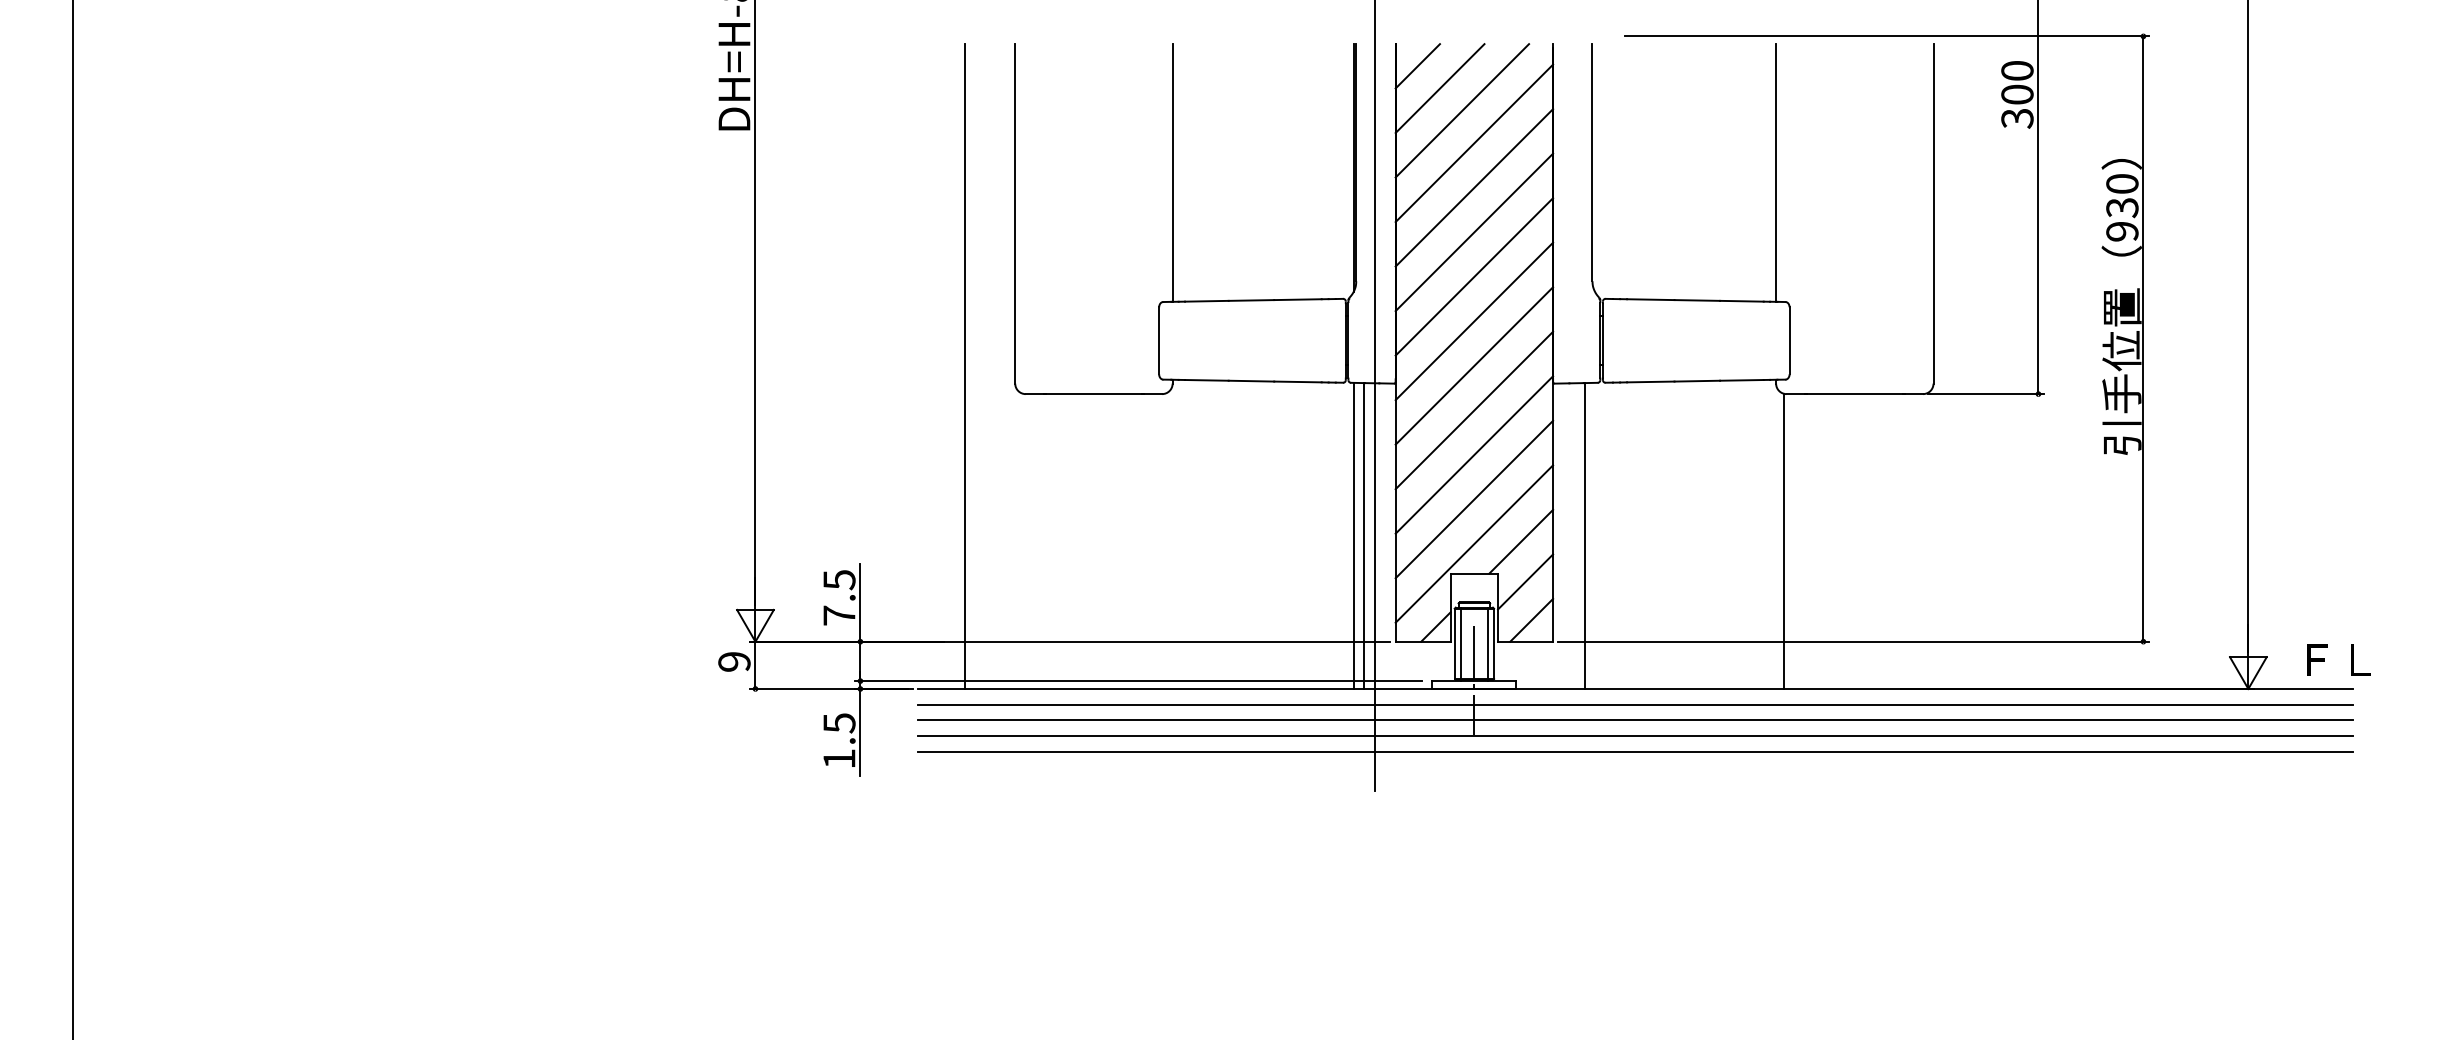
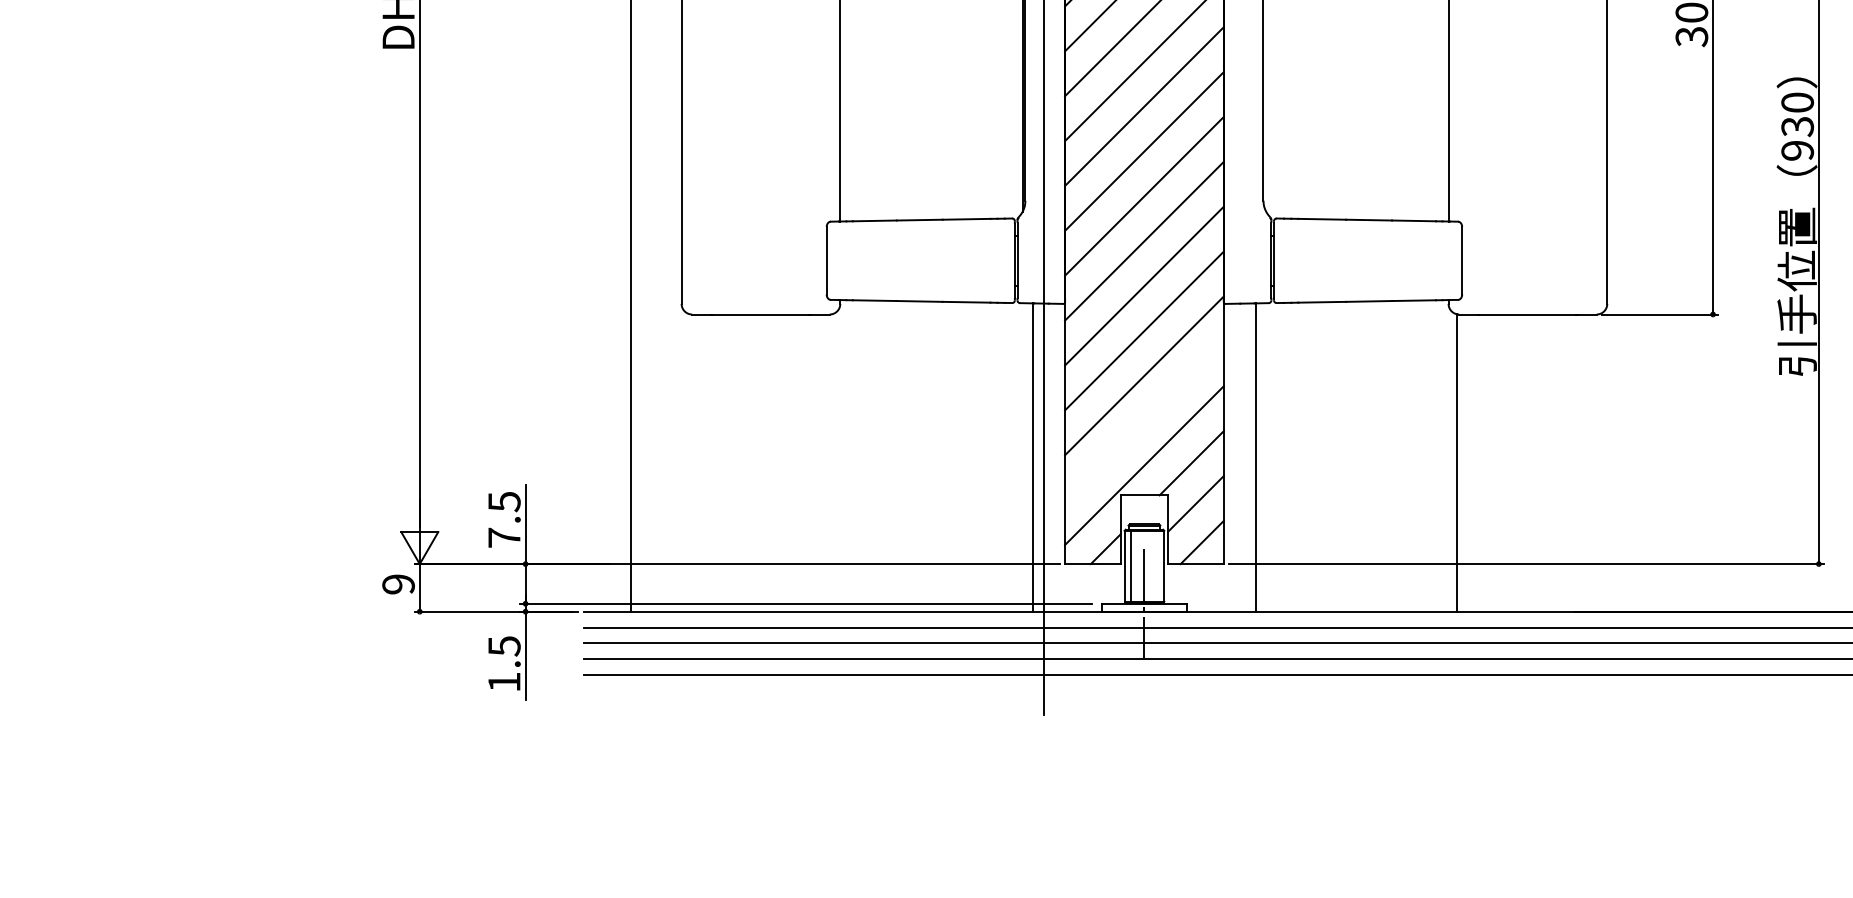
line: (1474, 499) -> (1144, 420), removed
line: (1353, 535) -> (1022, 457), removed
line: (1487, 644) -> (1157, 566), removed

